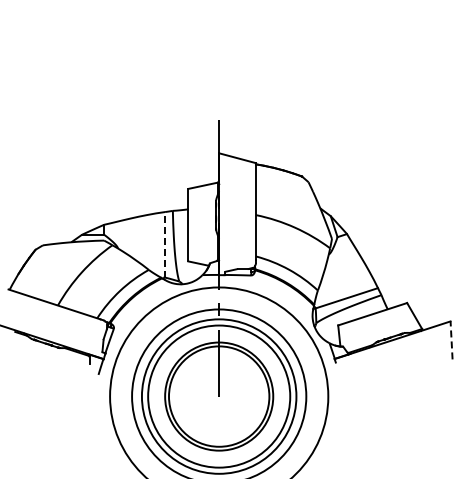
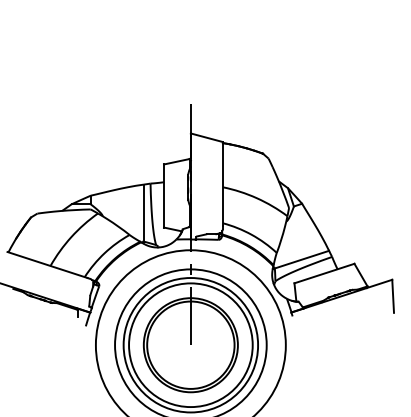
line: (165, 244) -> (144, 212), dashed -> solid
line: (451, 339) -> (393, 295), dashed -> solid

